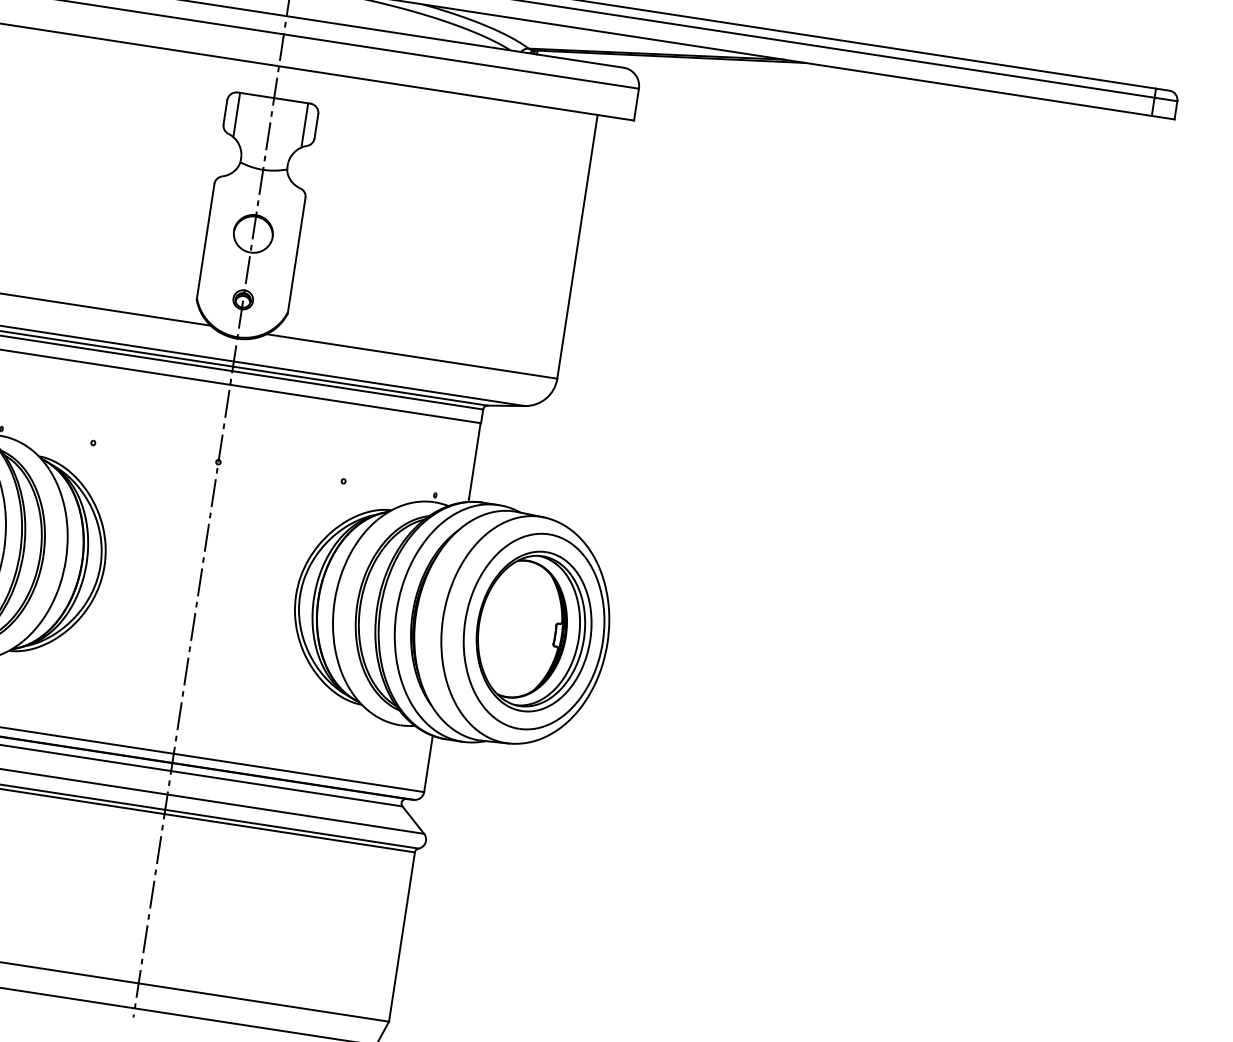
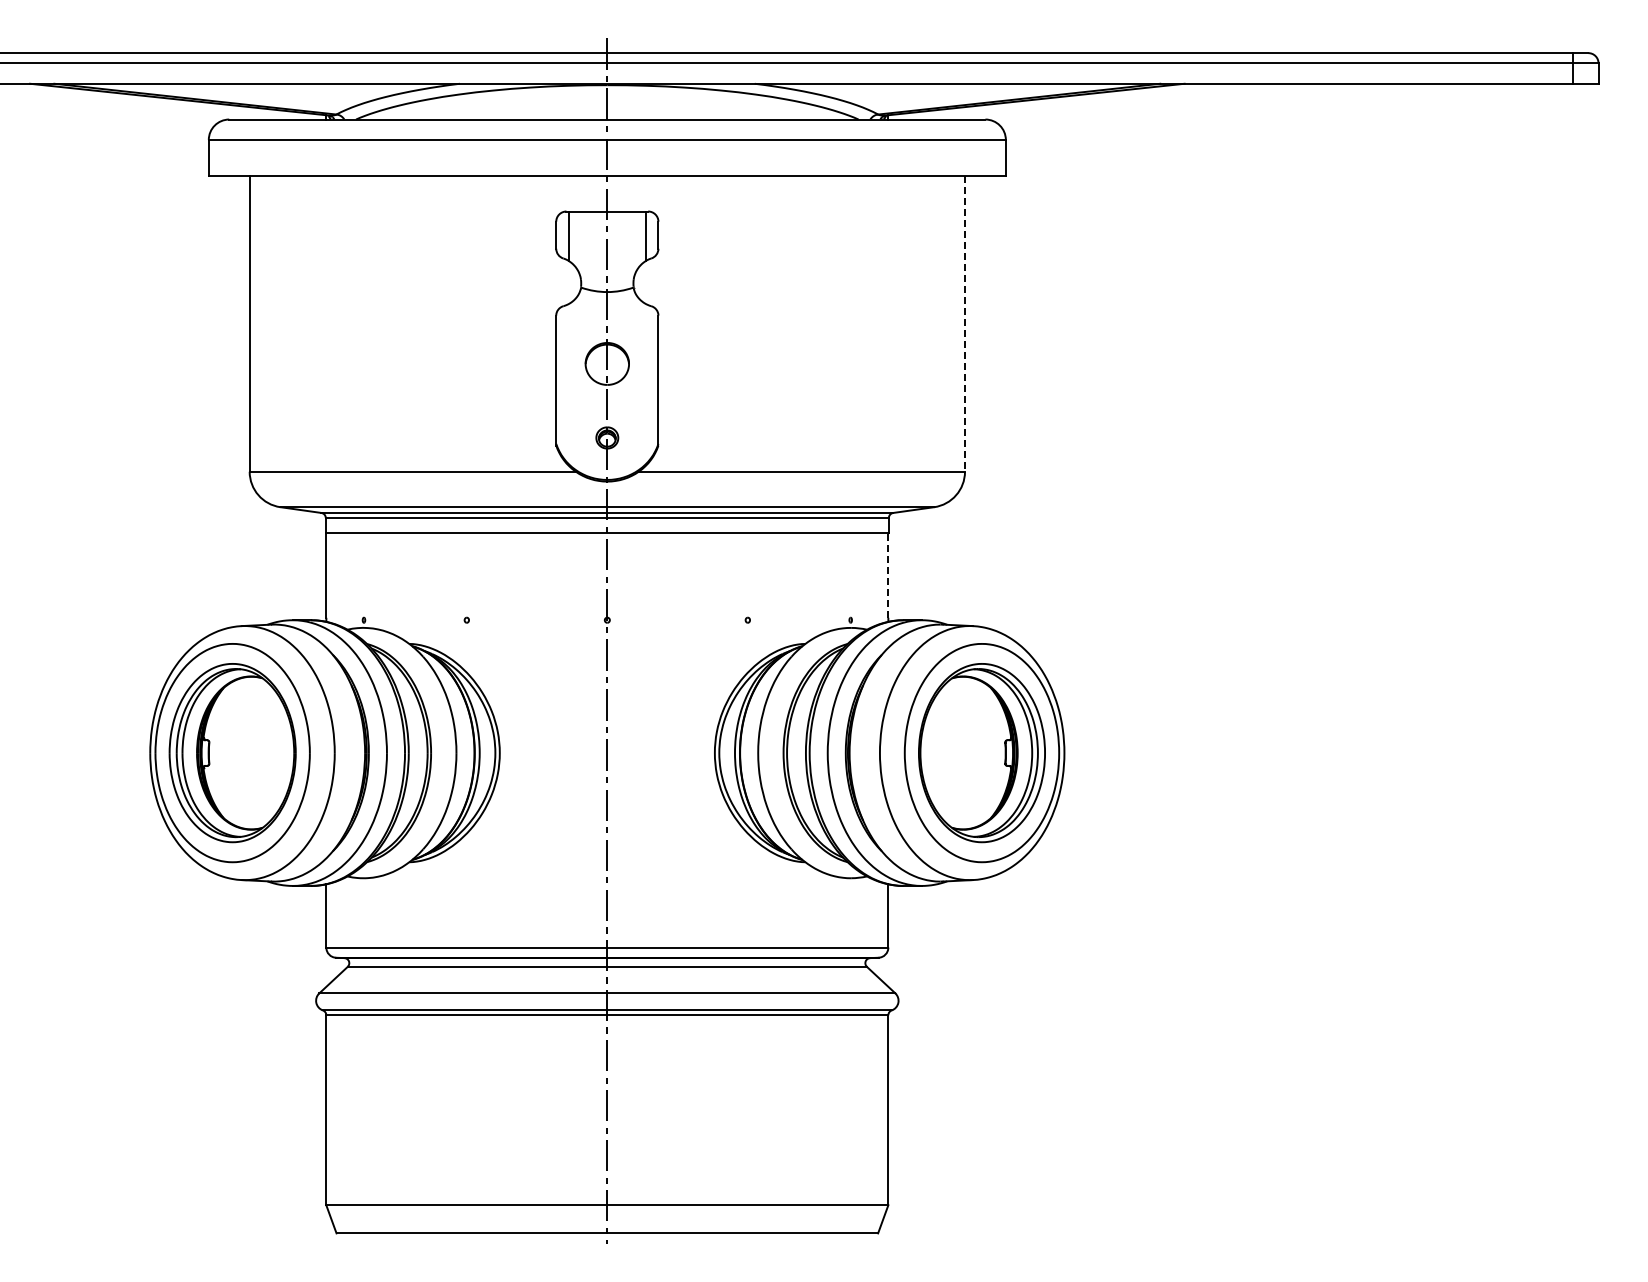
line: (577, 247) -> (965, 324), solid -> dashed
line: (475, 460) -> (888, 575), solid -> dashed

